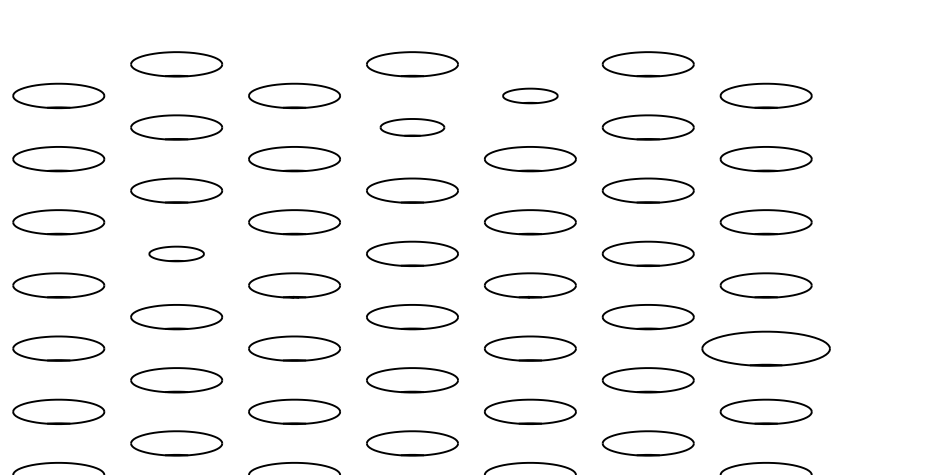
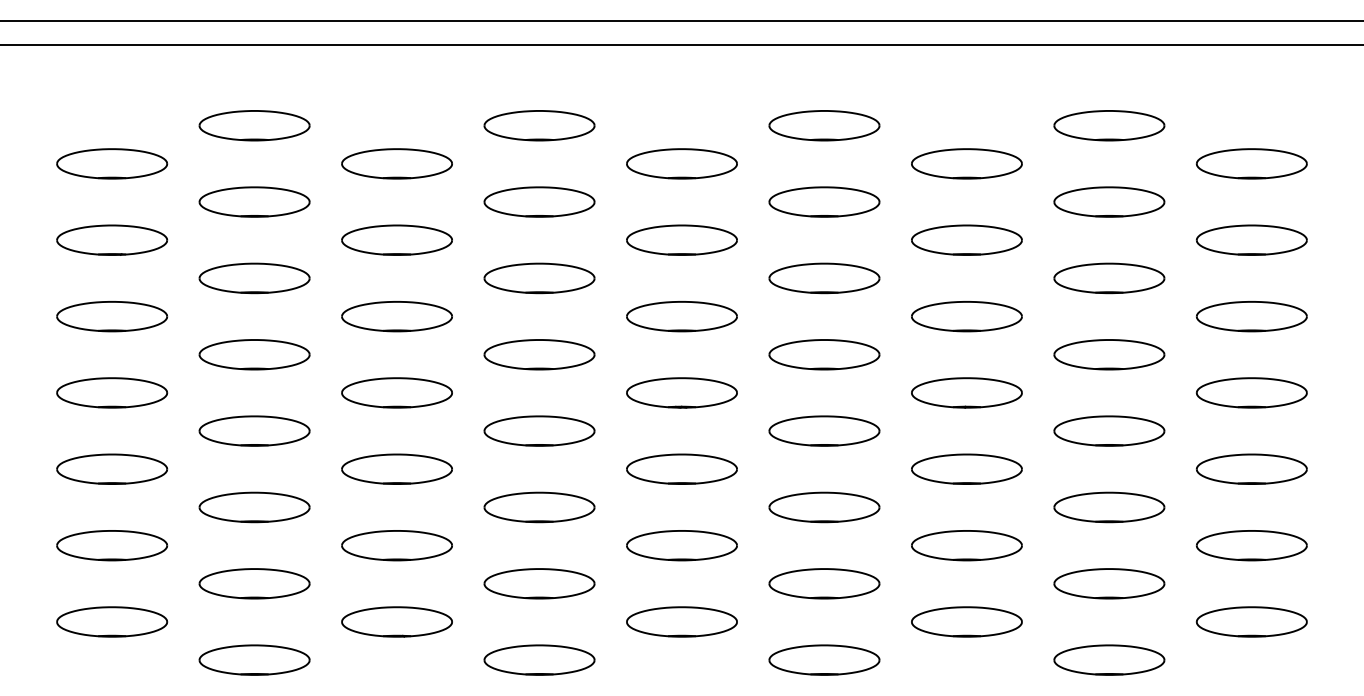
part: (530, 95) -> (966, 163), size x1.67
part: (412, 127) -> (824, 201), size x1.43
part: (176, 253) -> (539, 354), size x1.67
part: (765, 348) -> (1251, 468), size x0.71

